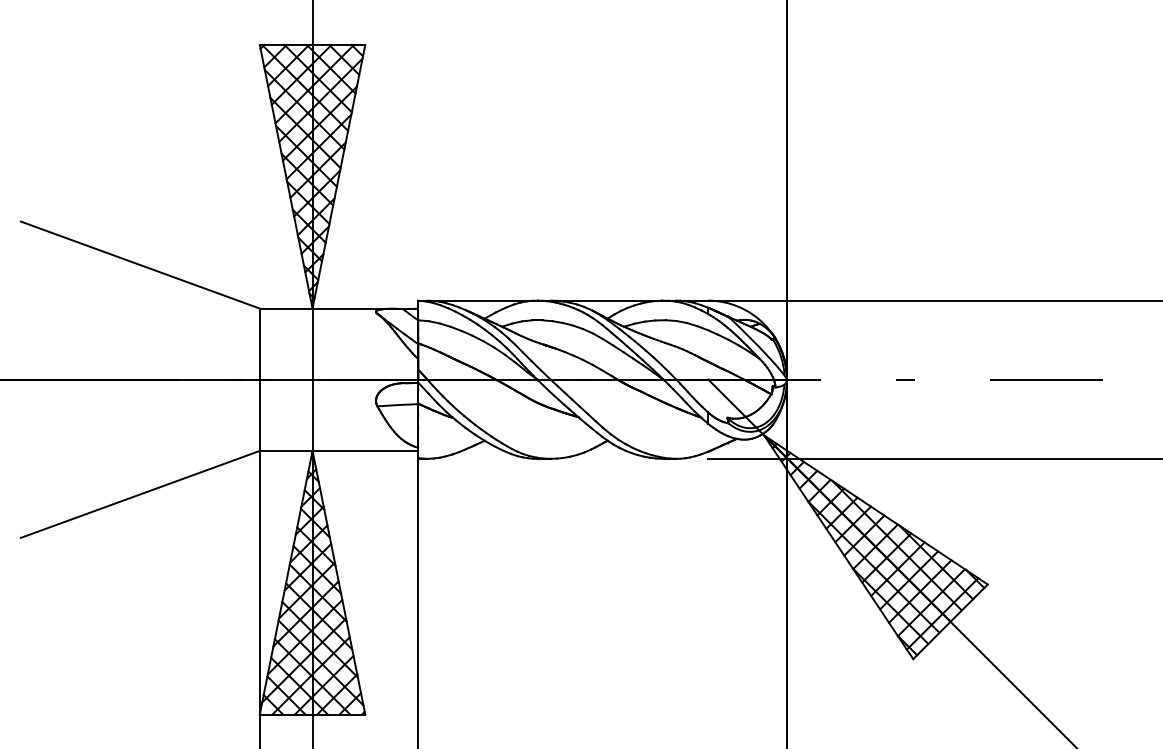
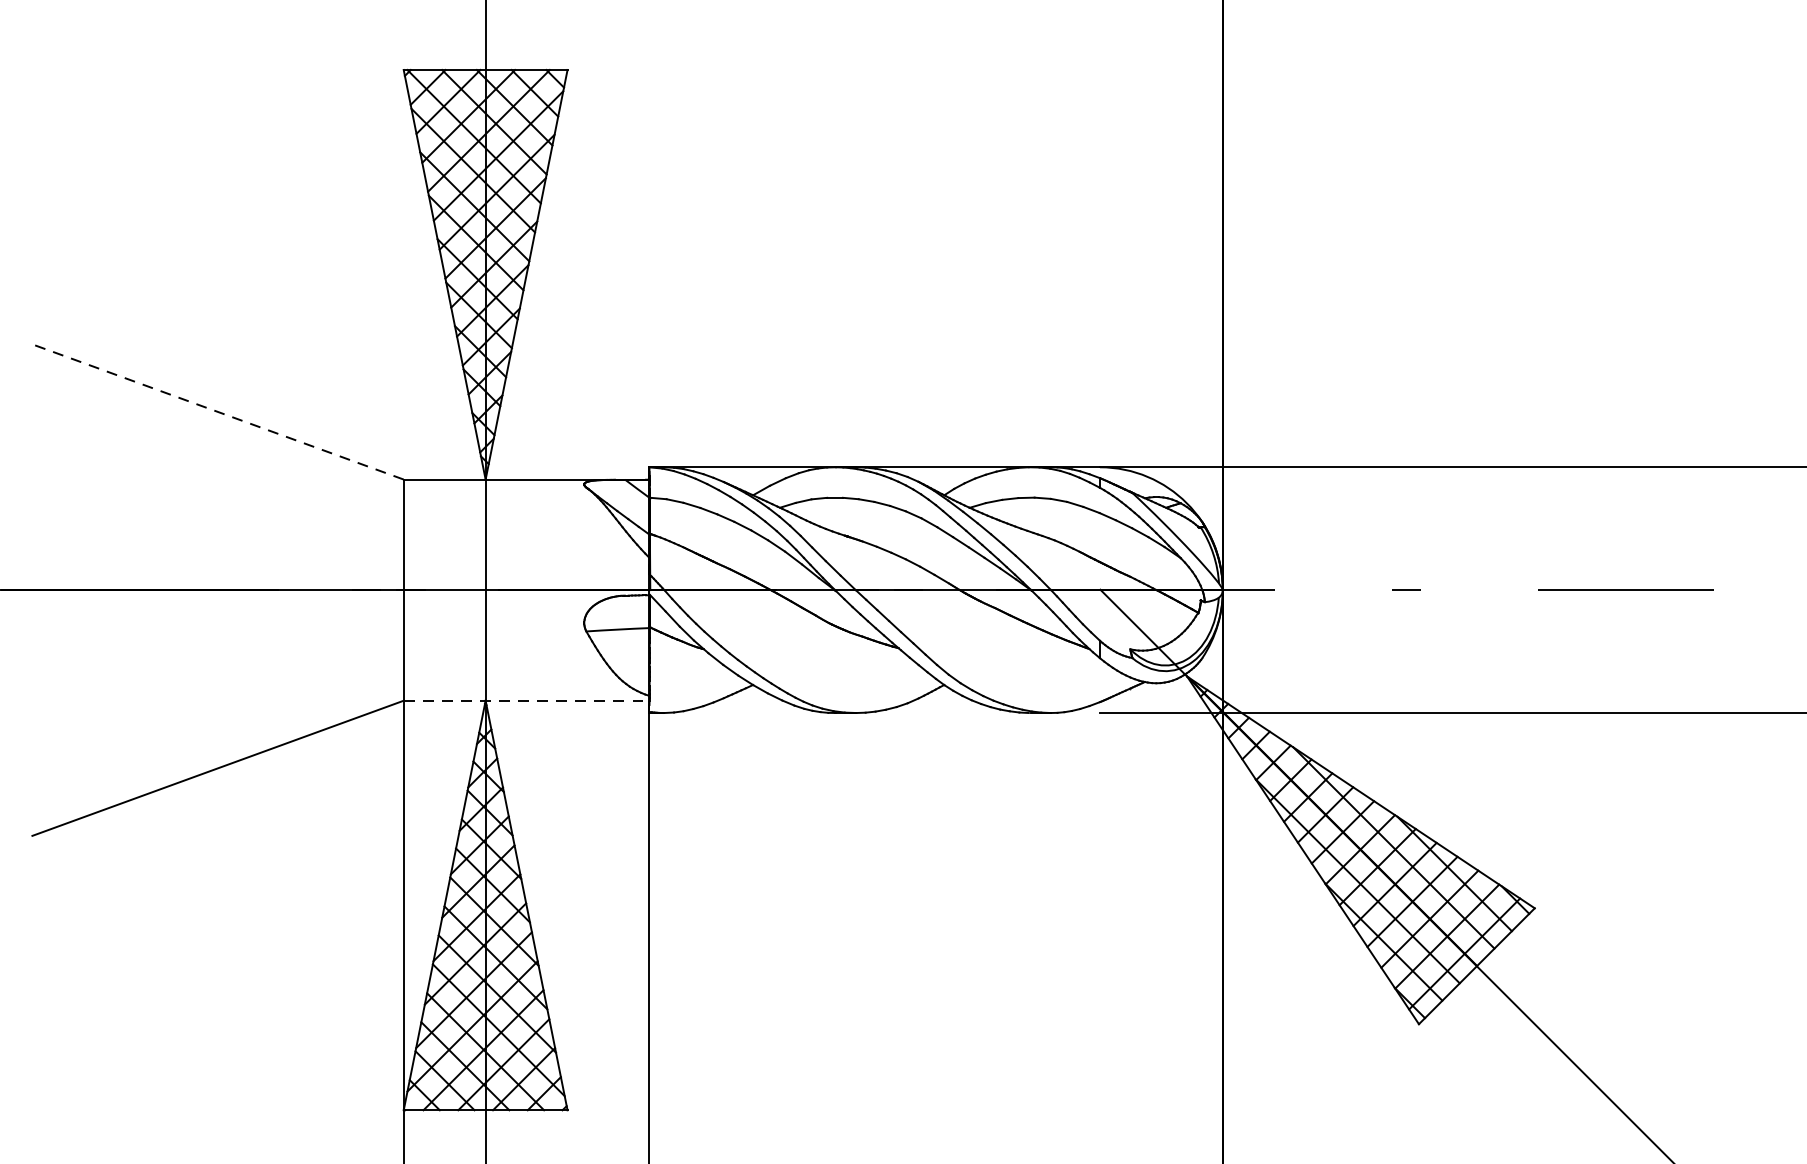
line: (139, 264) -> (216, 411), solid -> dashed
line: (339, 450) -> (527, 700), solid -> dashed

